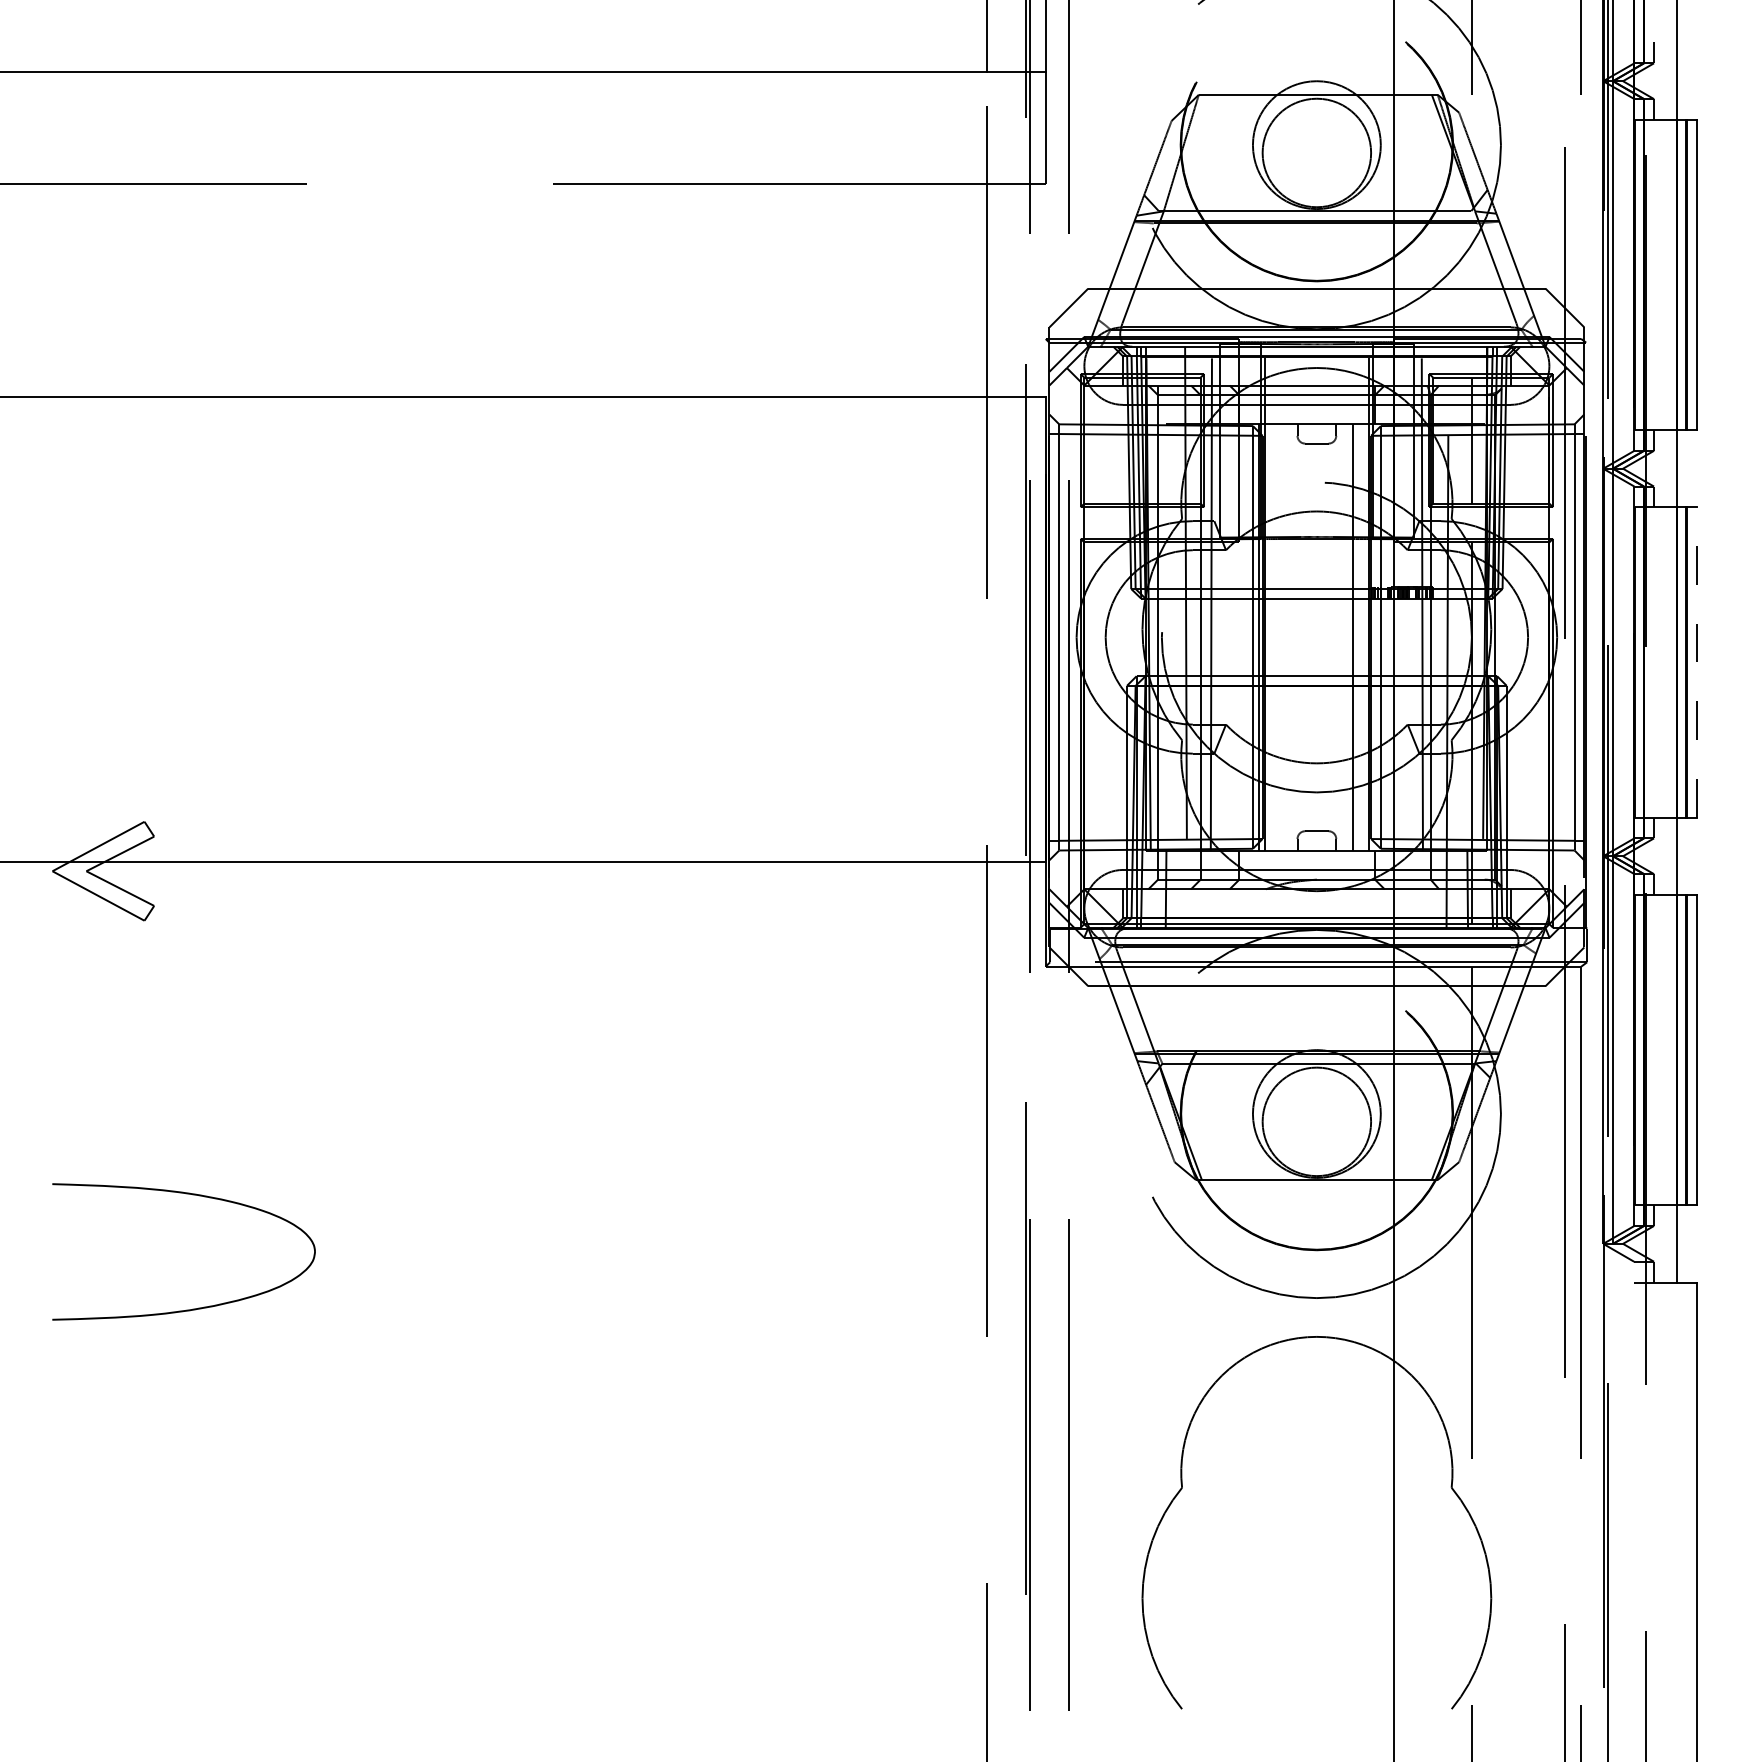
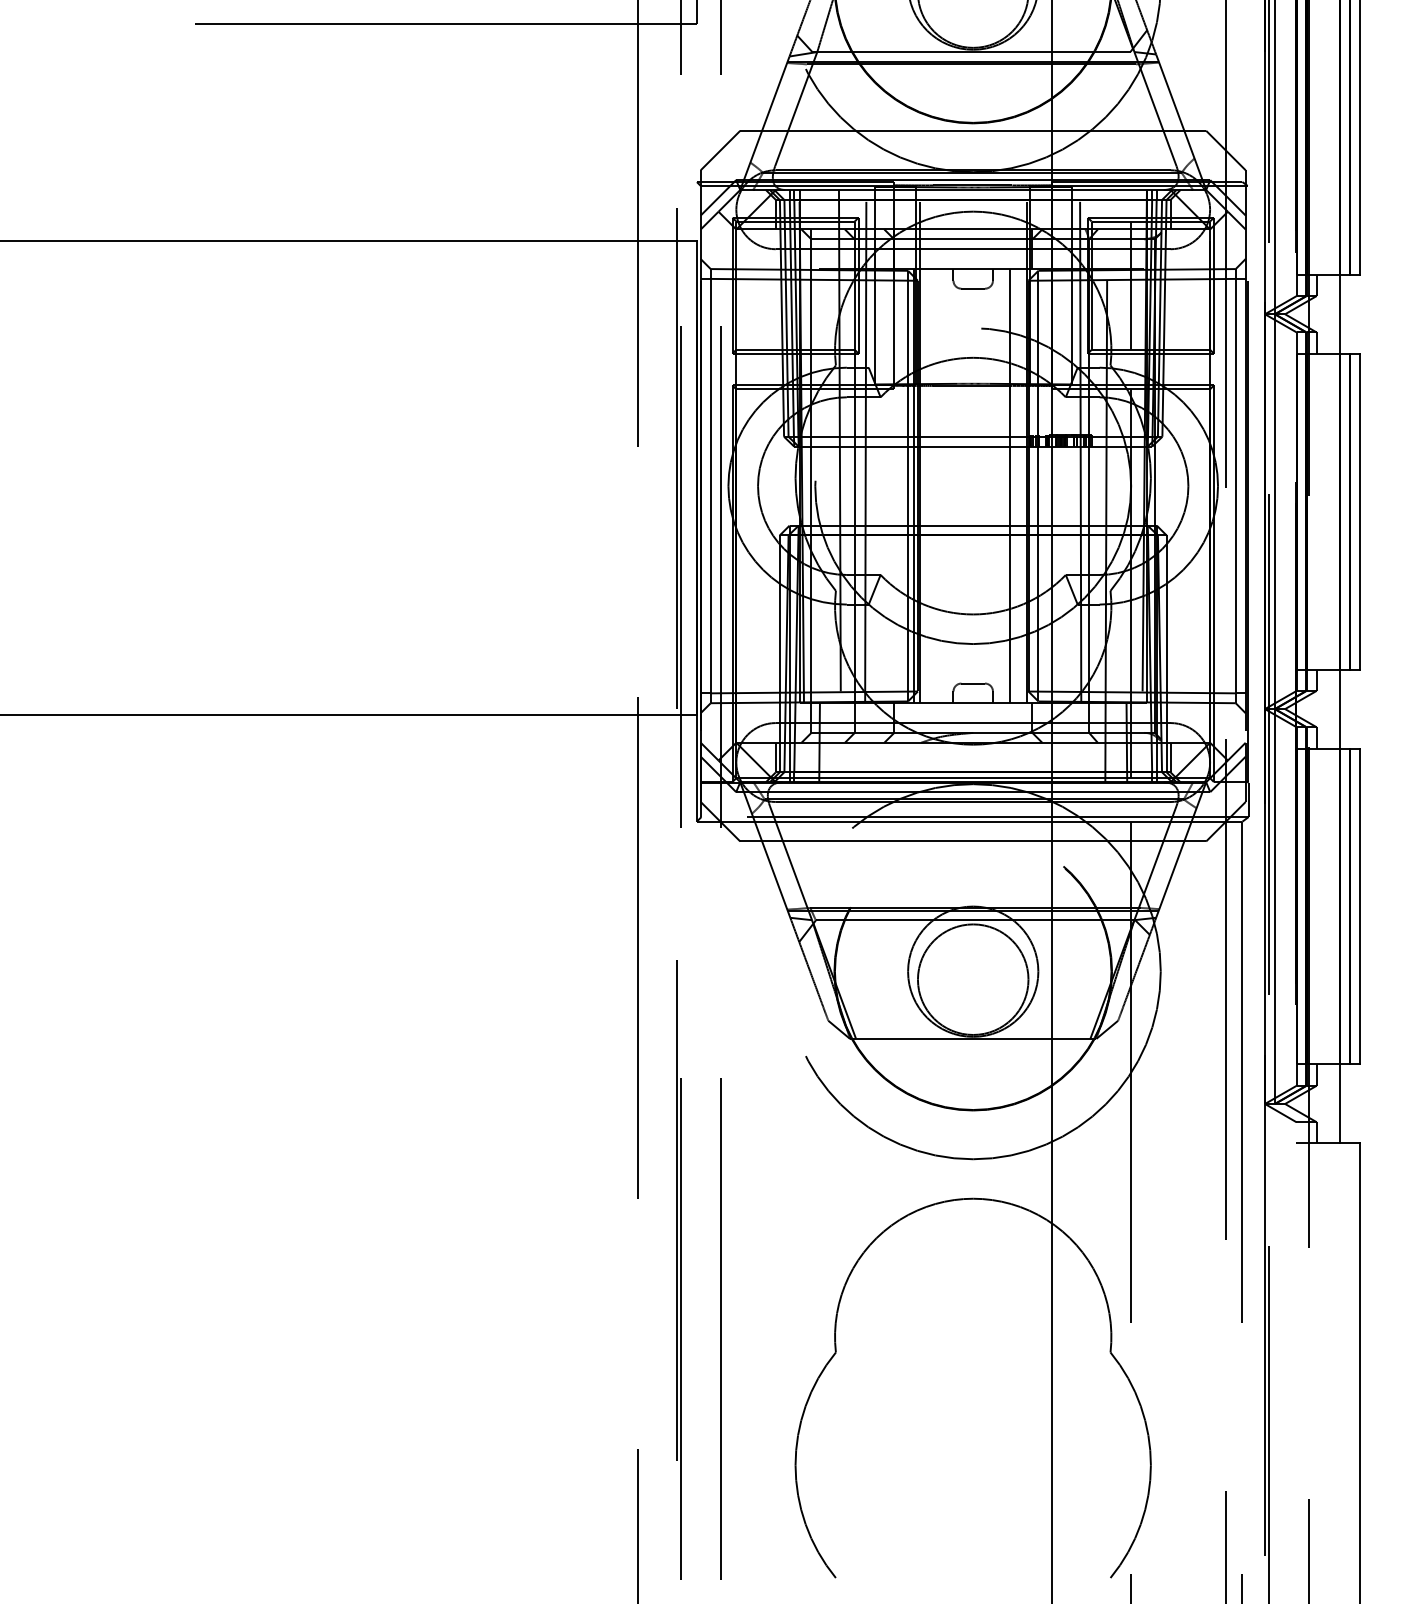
line: (1696, 662) -> (1359, 511), dashed -> solid

